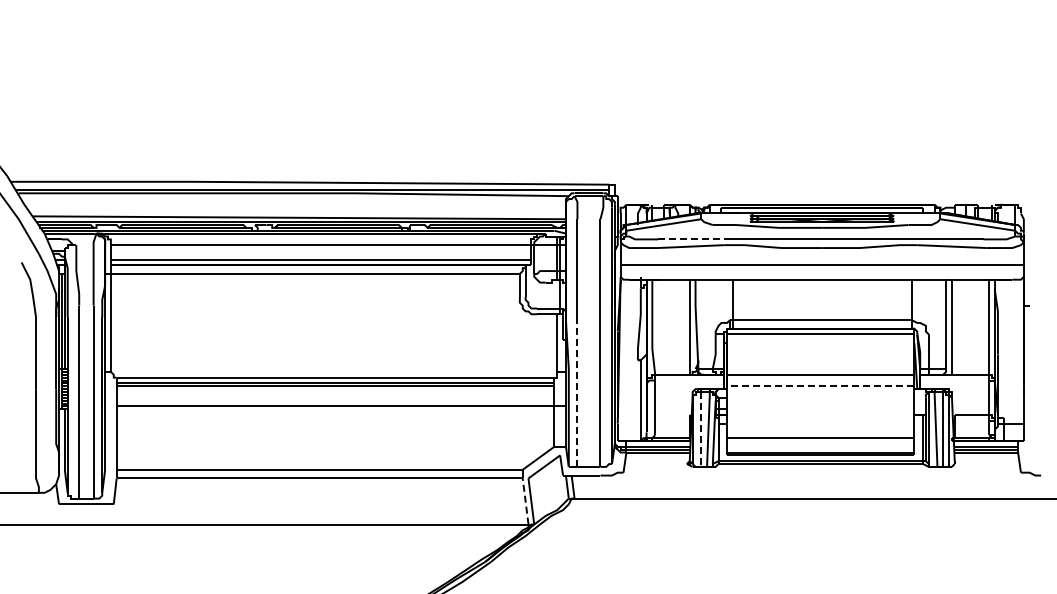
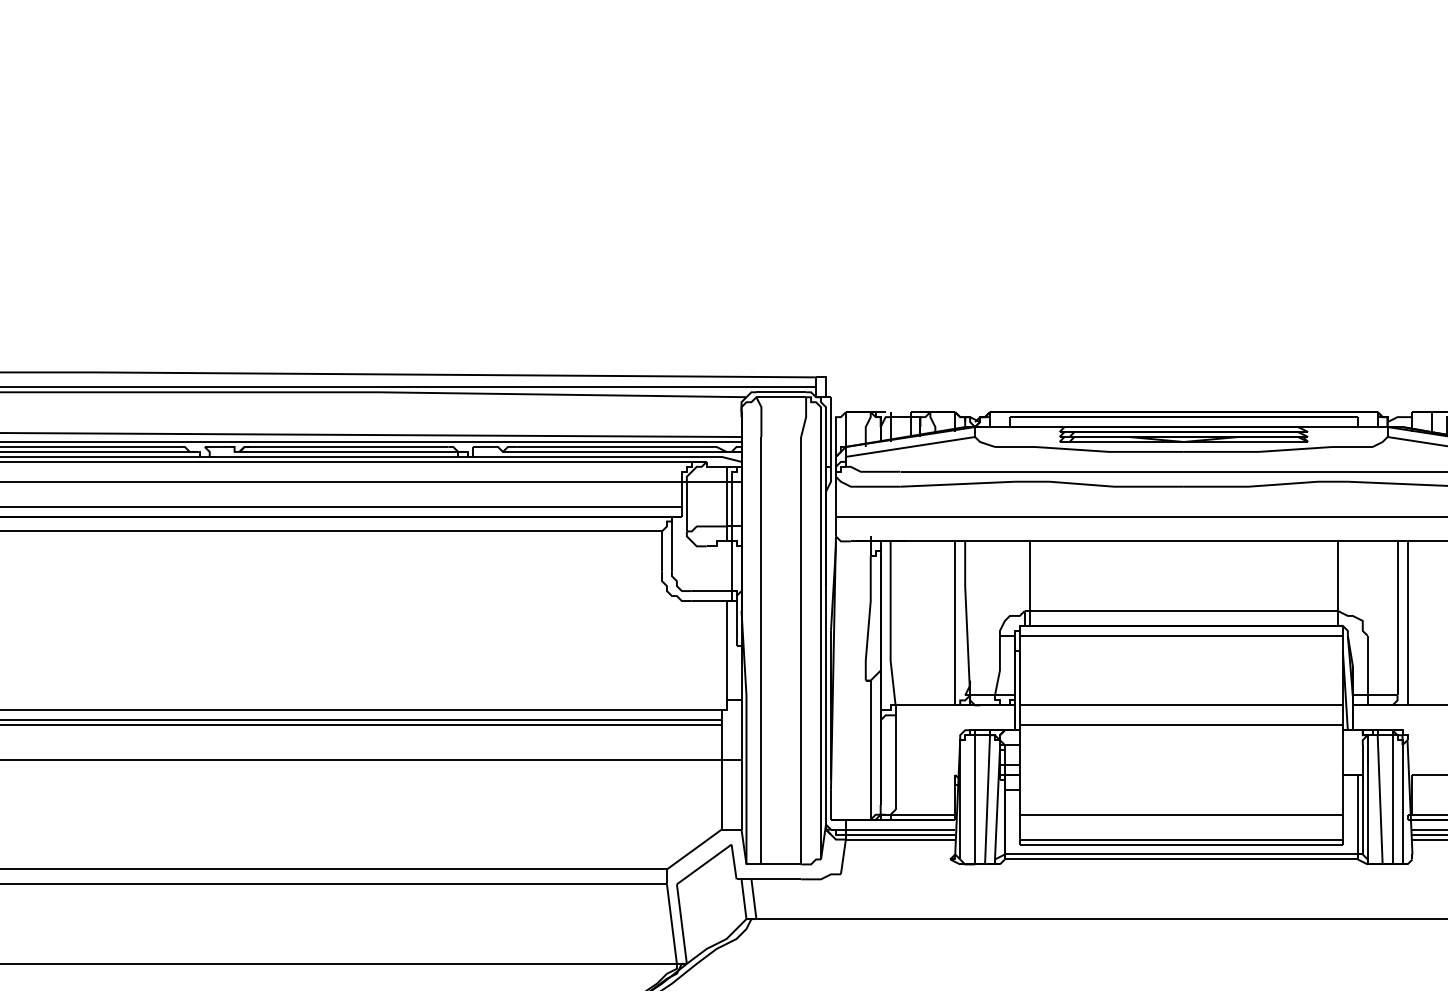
line: (692, 239) -> (959, 471), dashed -> solid
line: (820, 386) -> (1180, 725), dashed -> solid
line: (577, 392) -> (761, 736), dashed -> solid
line: (701, 429) -> (975, 799), dashed -> solid
line: (525, 500) -> (671, 922), dashed -> solid

